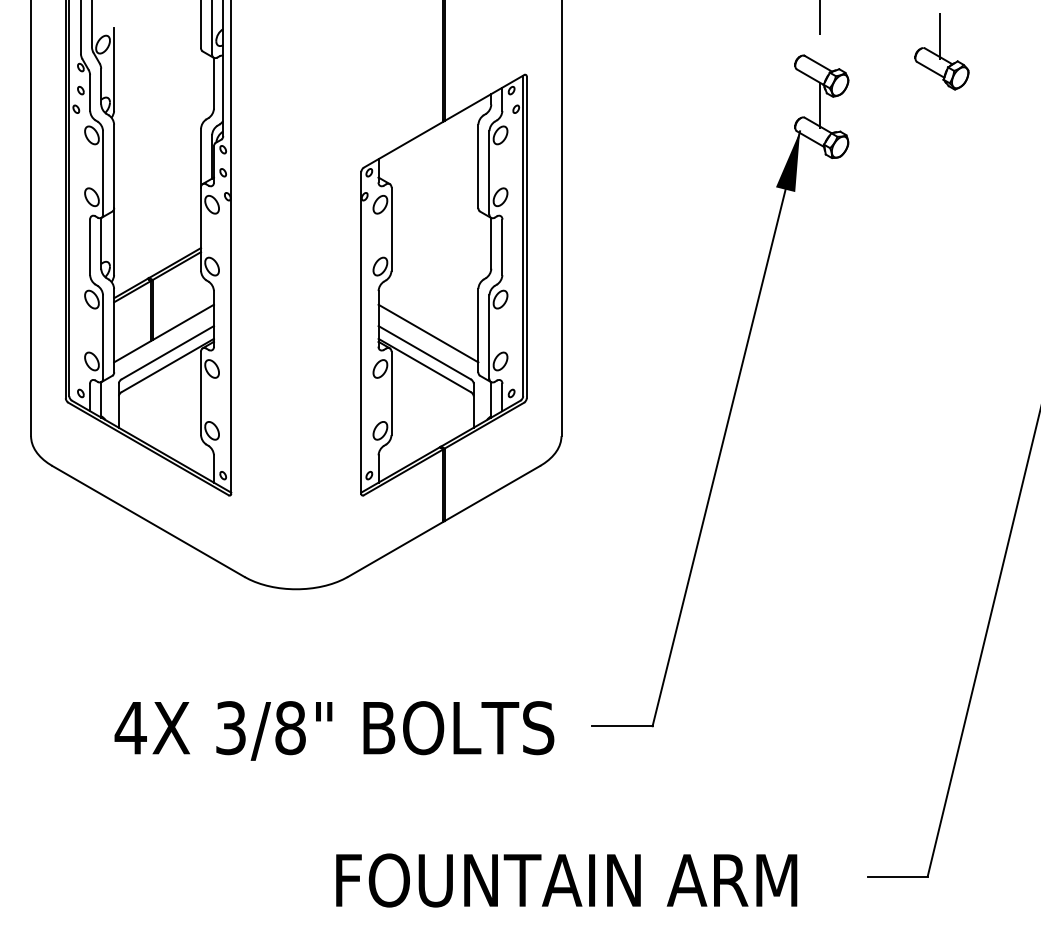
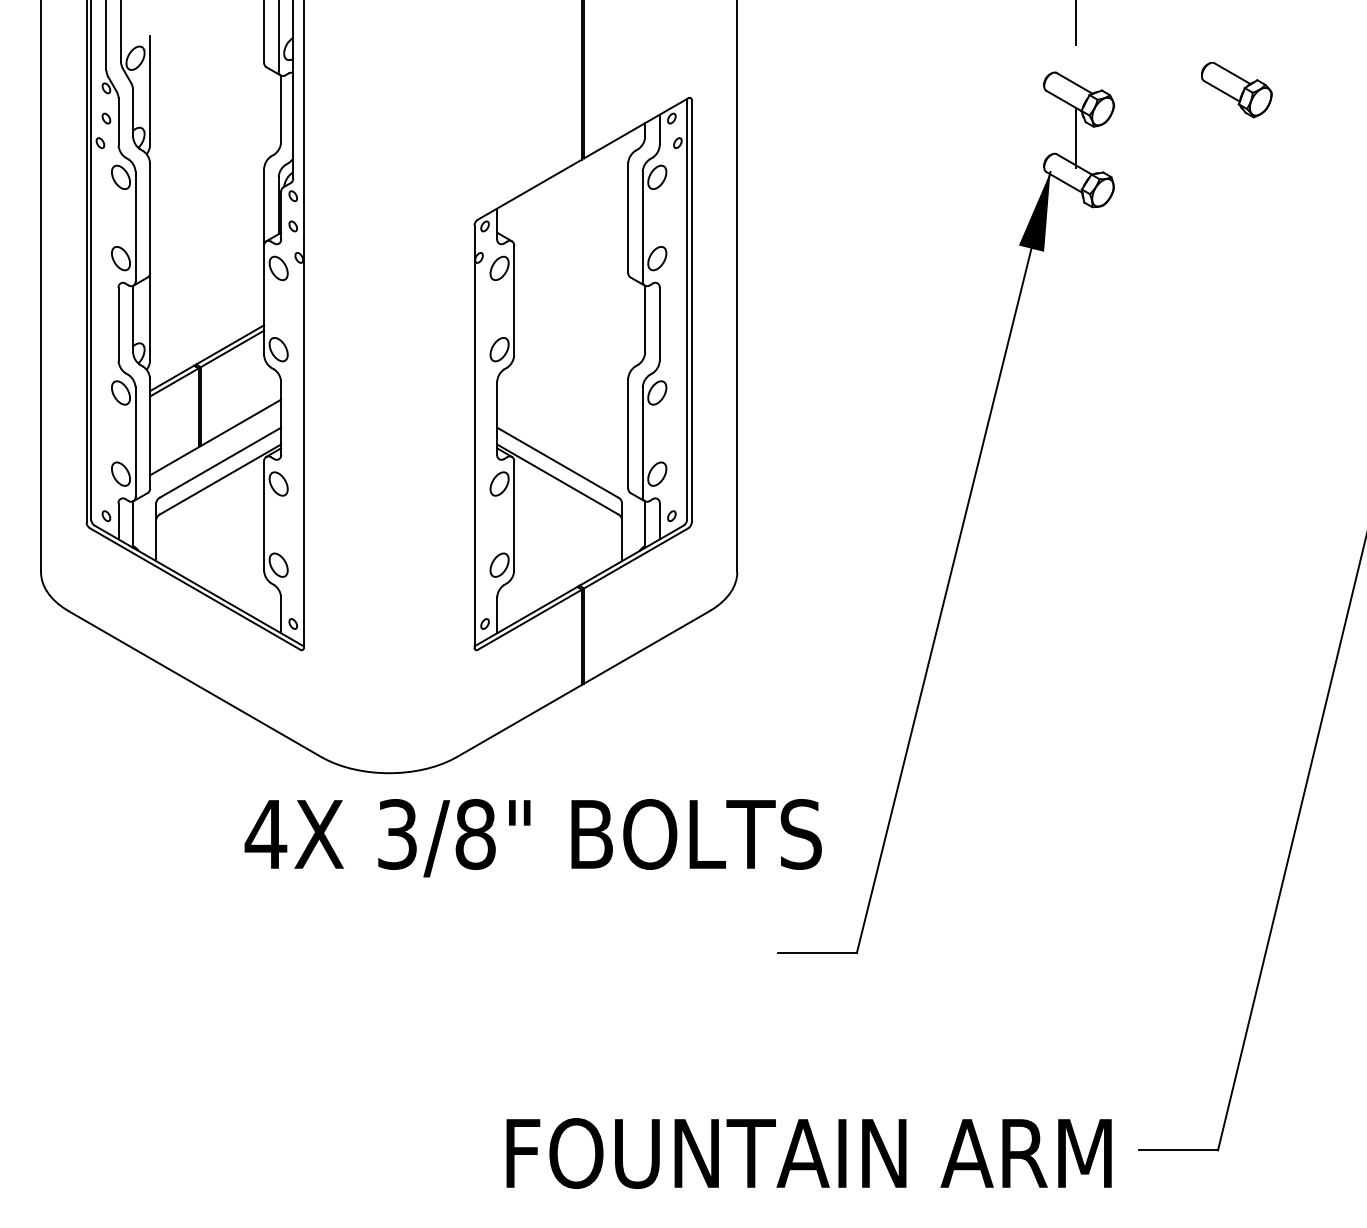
line: (939, 36) -> (1233, 47), removed
line: (428, 333) -> (562, 437), removed
text: (333, 731) -> (532, 838), moved
text: (566, 880) -> (808, 1153), moved

